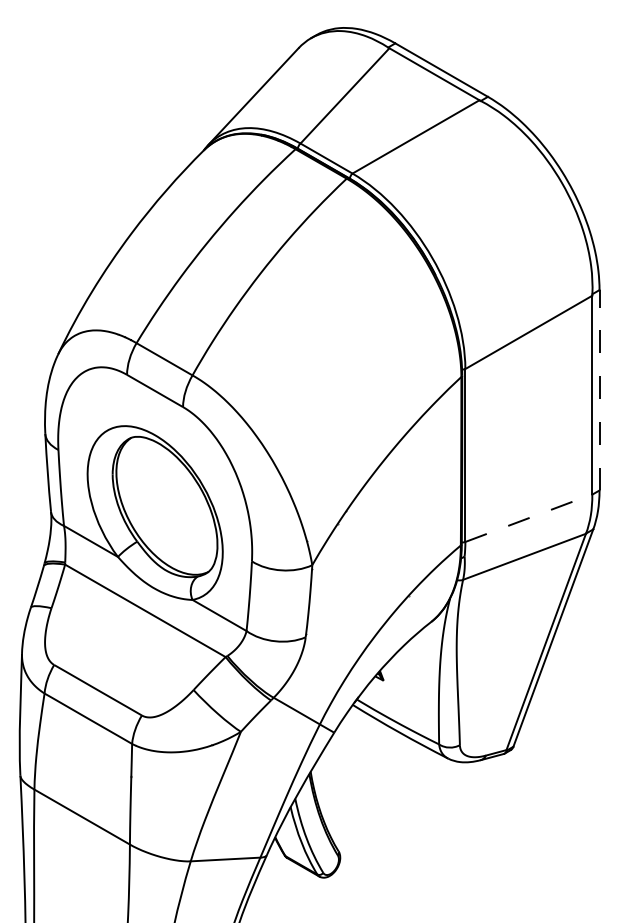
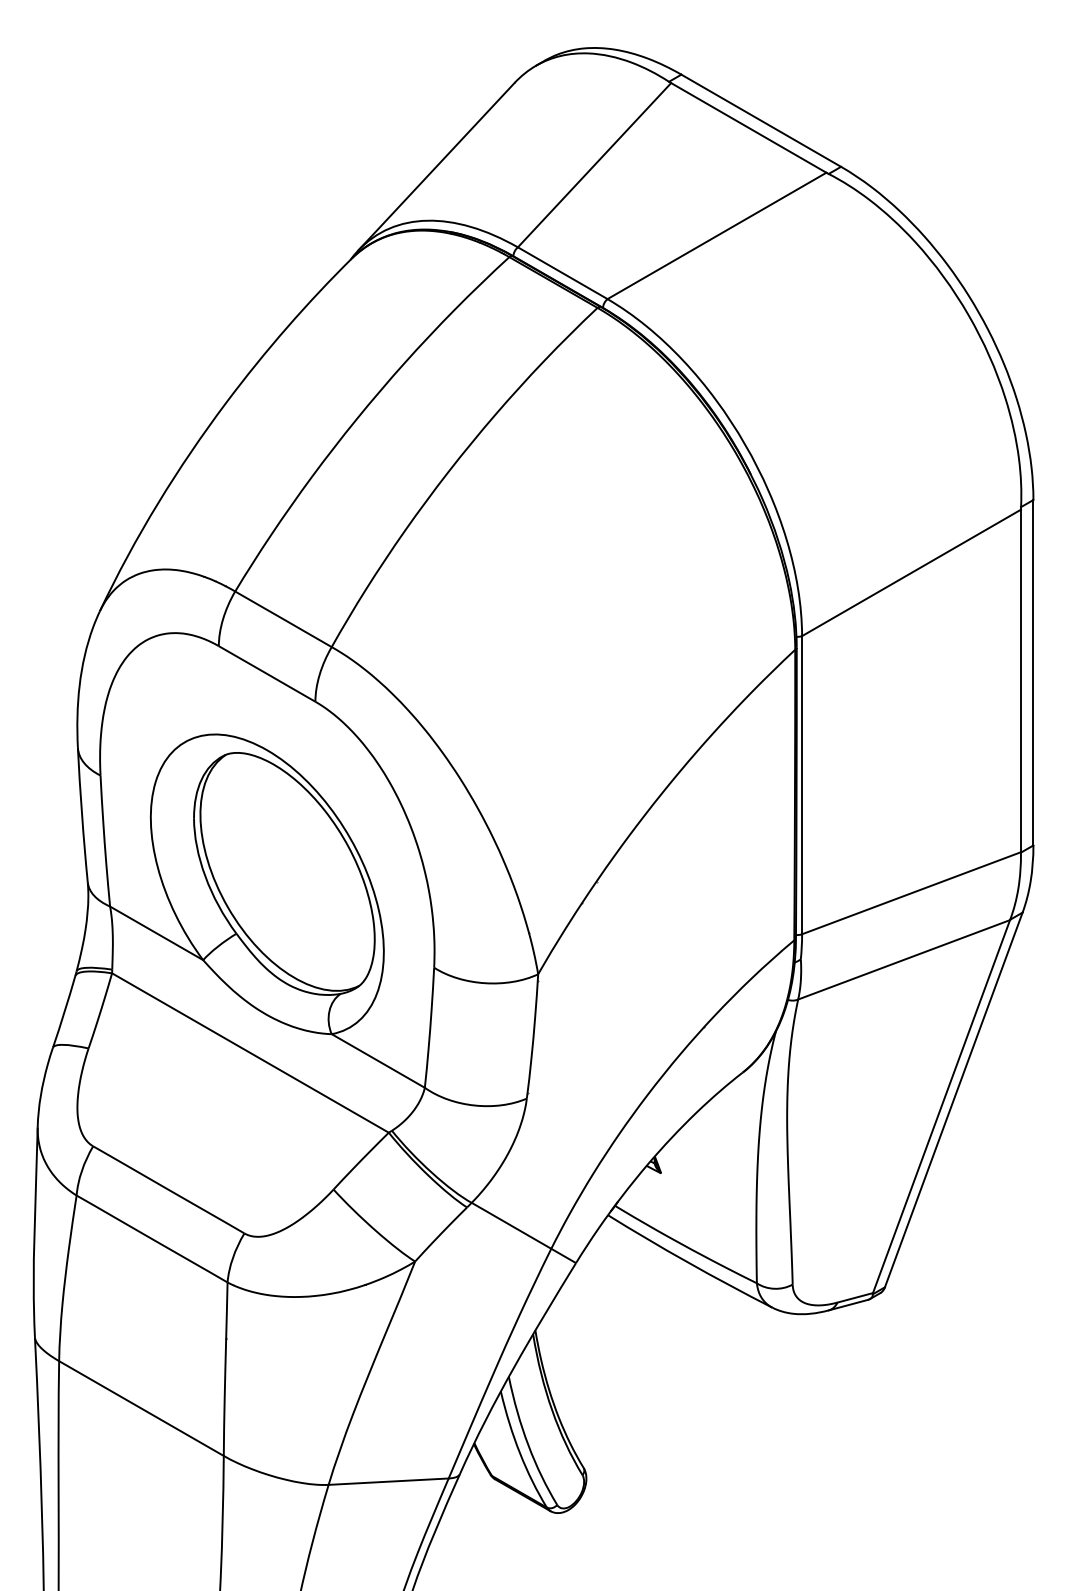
line: (599, 389) -> (1033, 671), dashed -> solid
line: (528, 518) -> (910, 893), dashed -> solid

